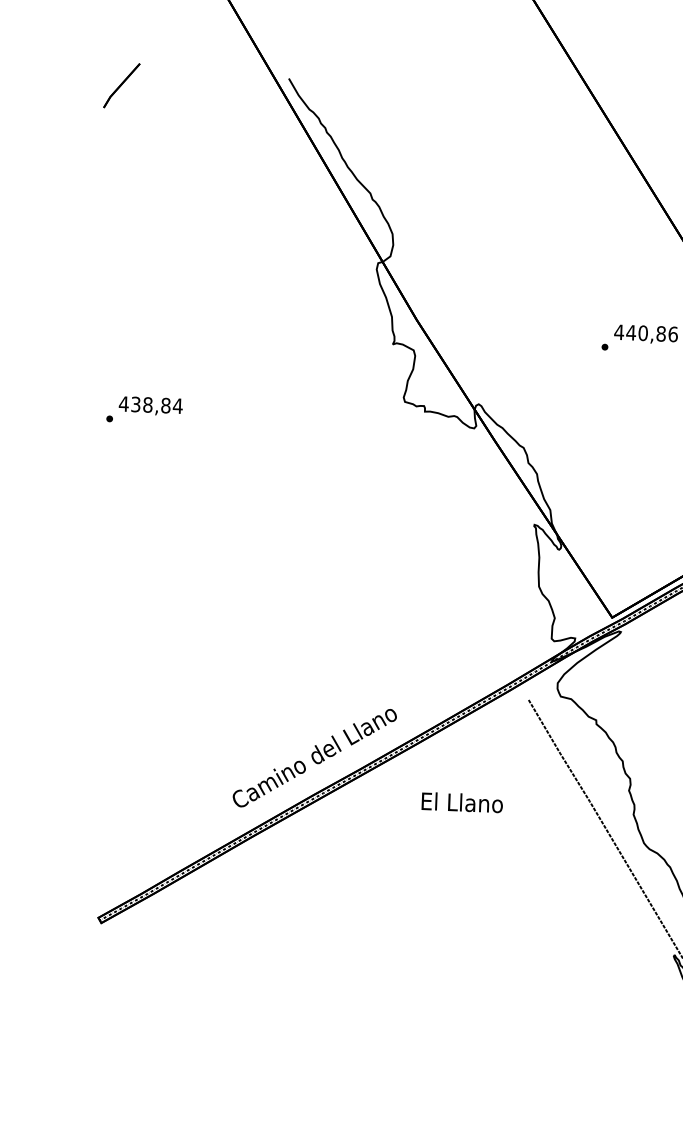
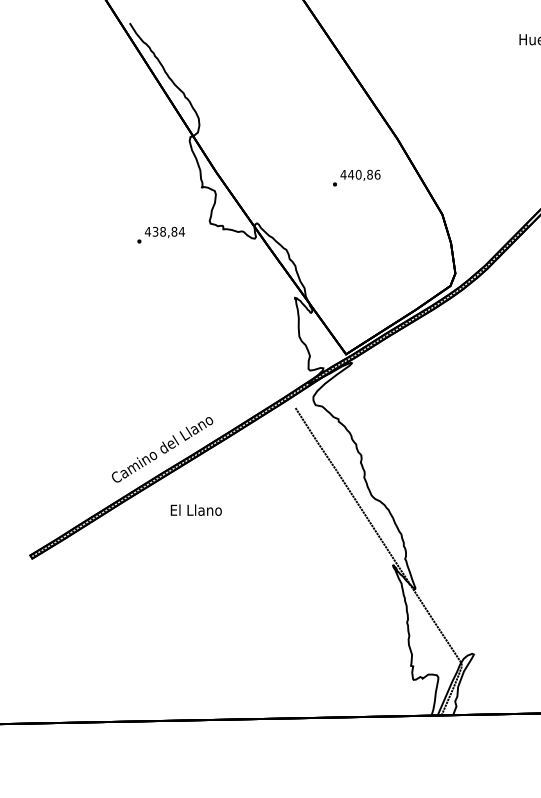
part: (121, 85) -> (24, 31), removed
text: (143, 410) -> (160, 235), moved
text: (461, 801) -> (195, 509), moved

